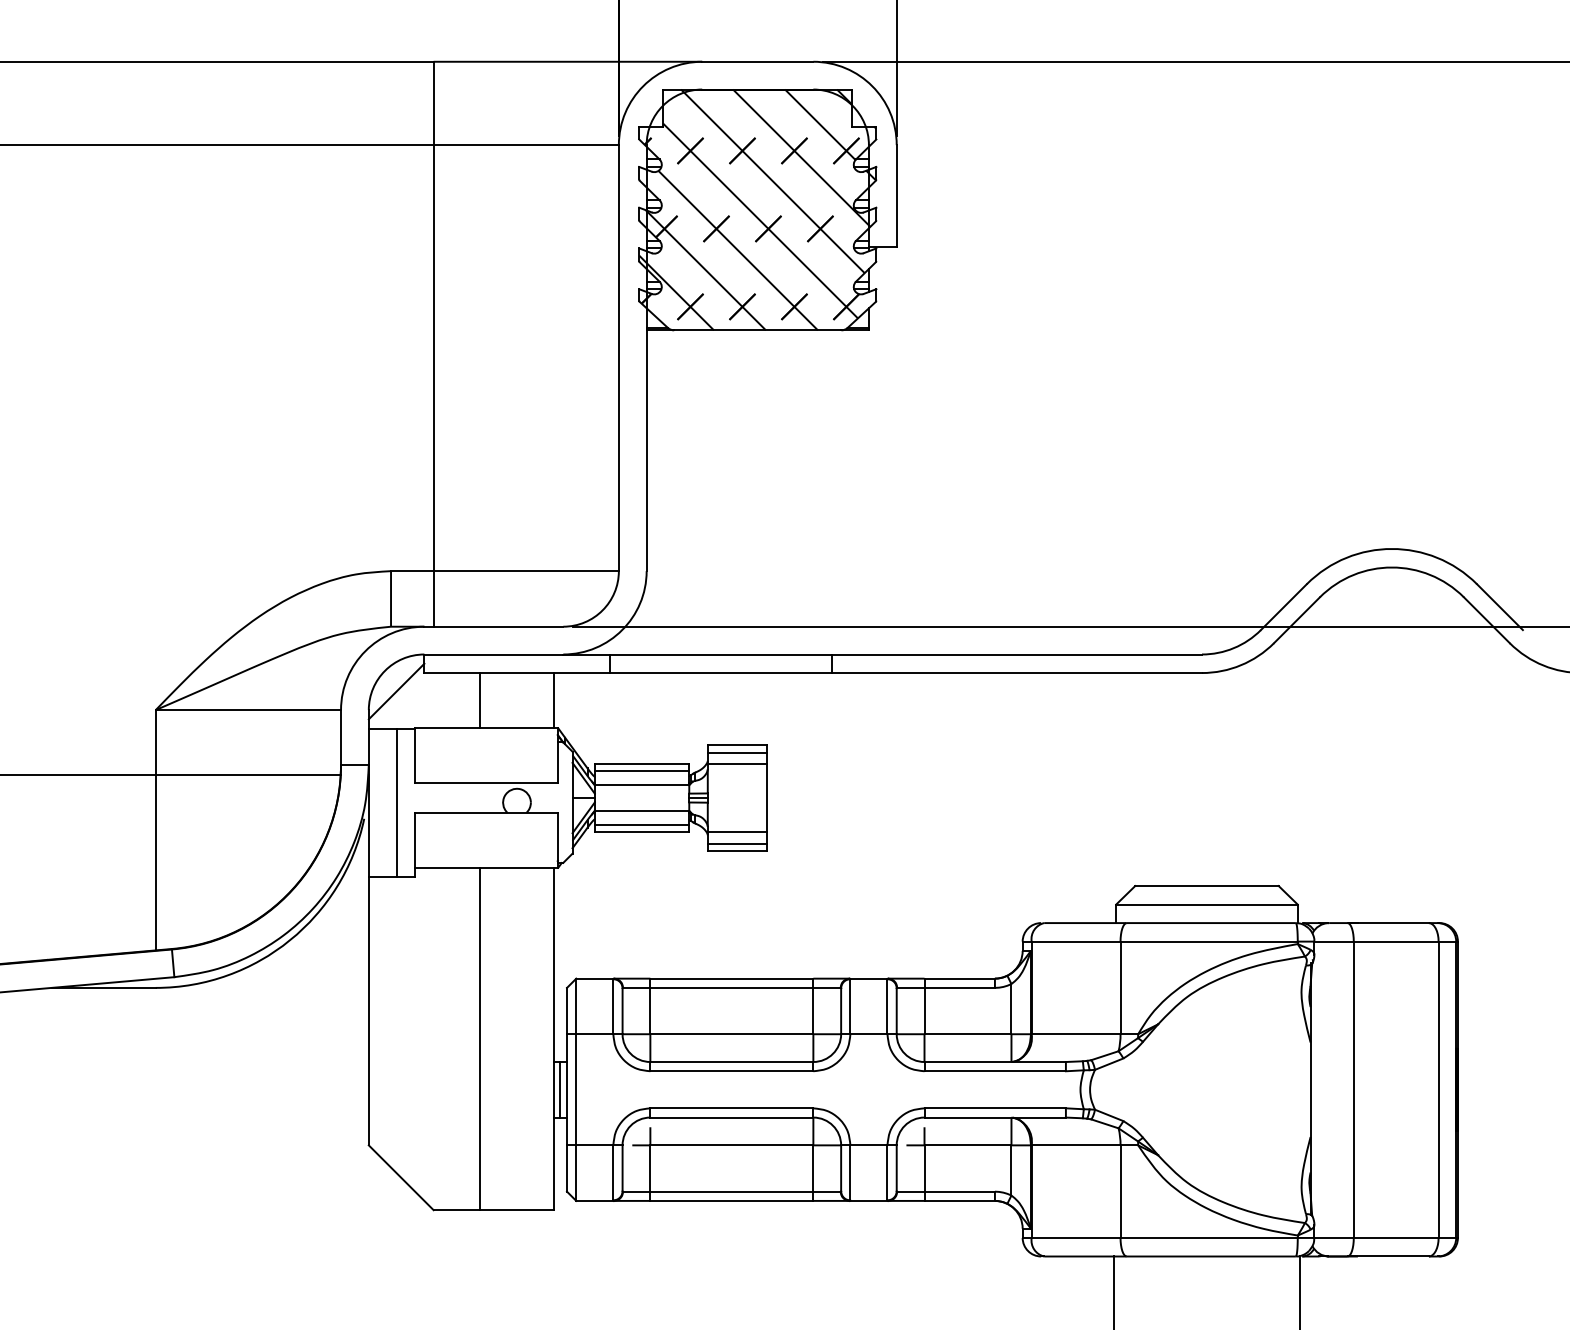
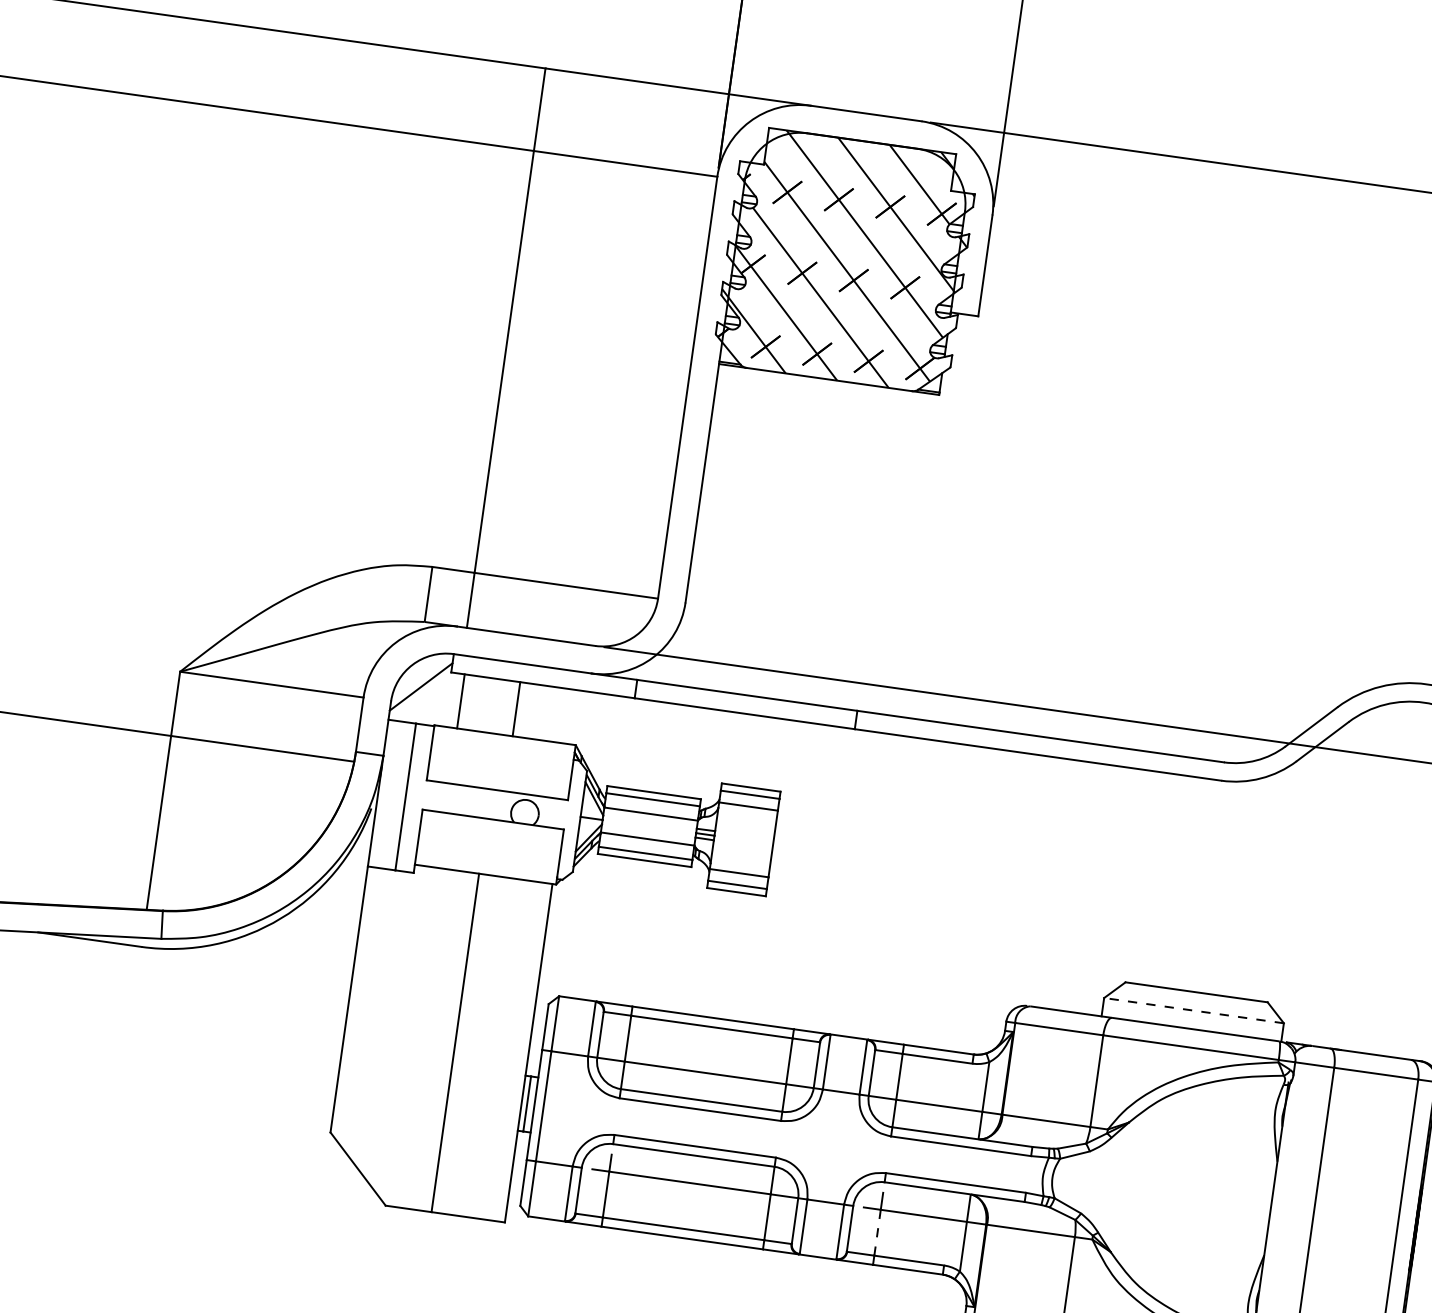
line: (479, 700) -> (460, 701), moved
line: (554, 700) -> (516, 709), moved
line: (1206, 904) -> (1193, 1010), solid -> dashed
line: (924, 1169) -> (877, 1233), solid -> dashed

